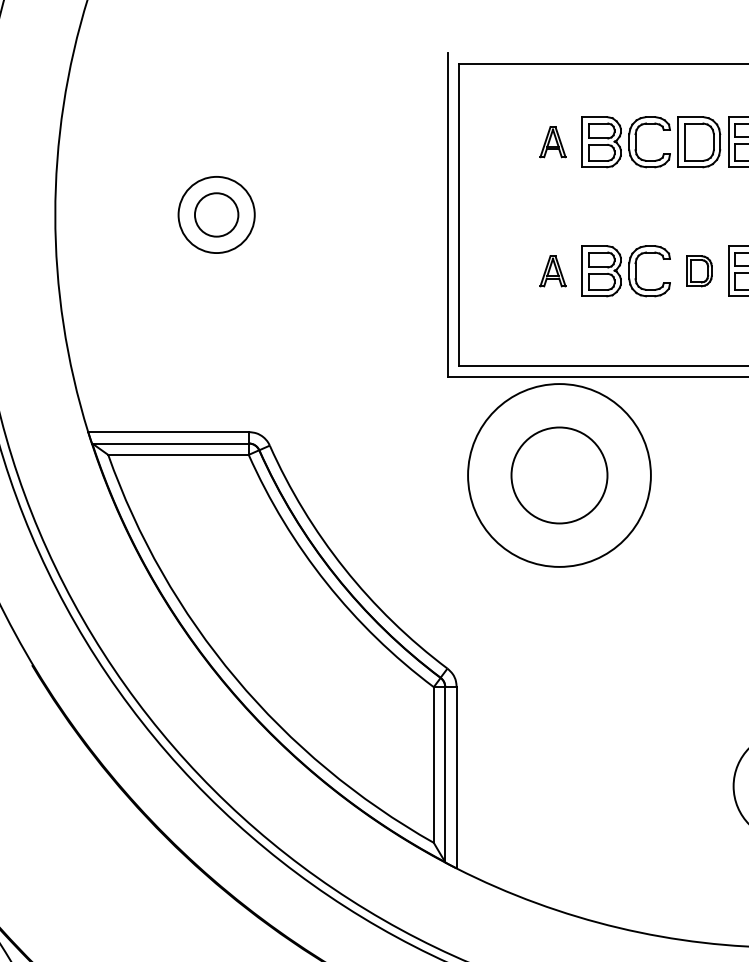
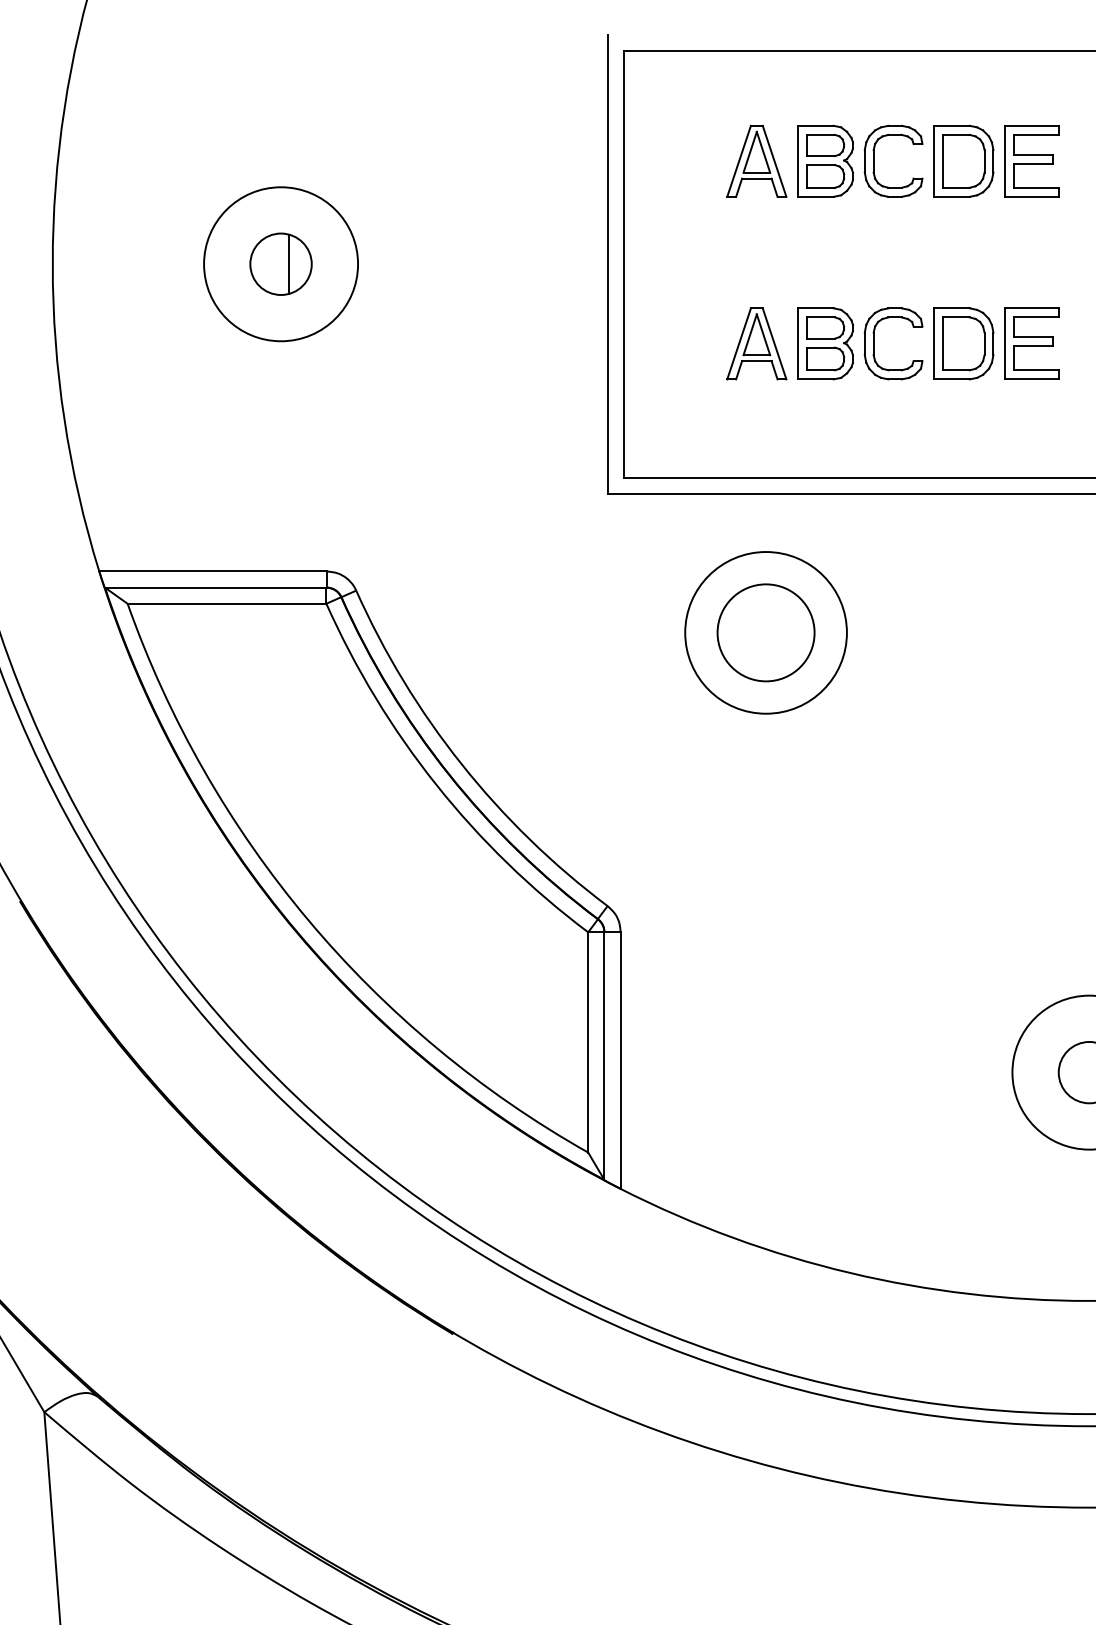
part: (552, 141) -> (756, 160), size x1.67
line: (222, 214) -> (289, 263), added
circle: (216, 215) -> (281, 264), size x1.43
part: (552, 270) -> (756, 343), size x1.67
part: (699, 270) -> (963, 343), size x1.67
circle: (559, 475) -> (765, 632), size x0.62
circle: (559, 475) -> (765, 632), size x0.71

